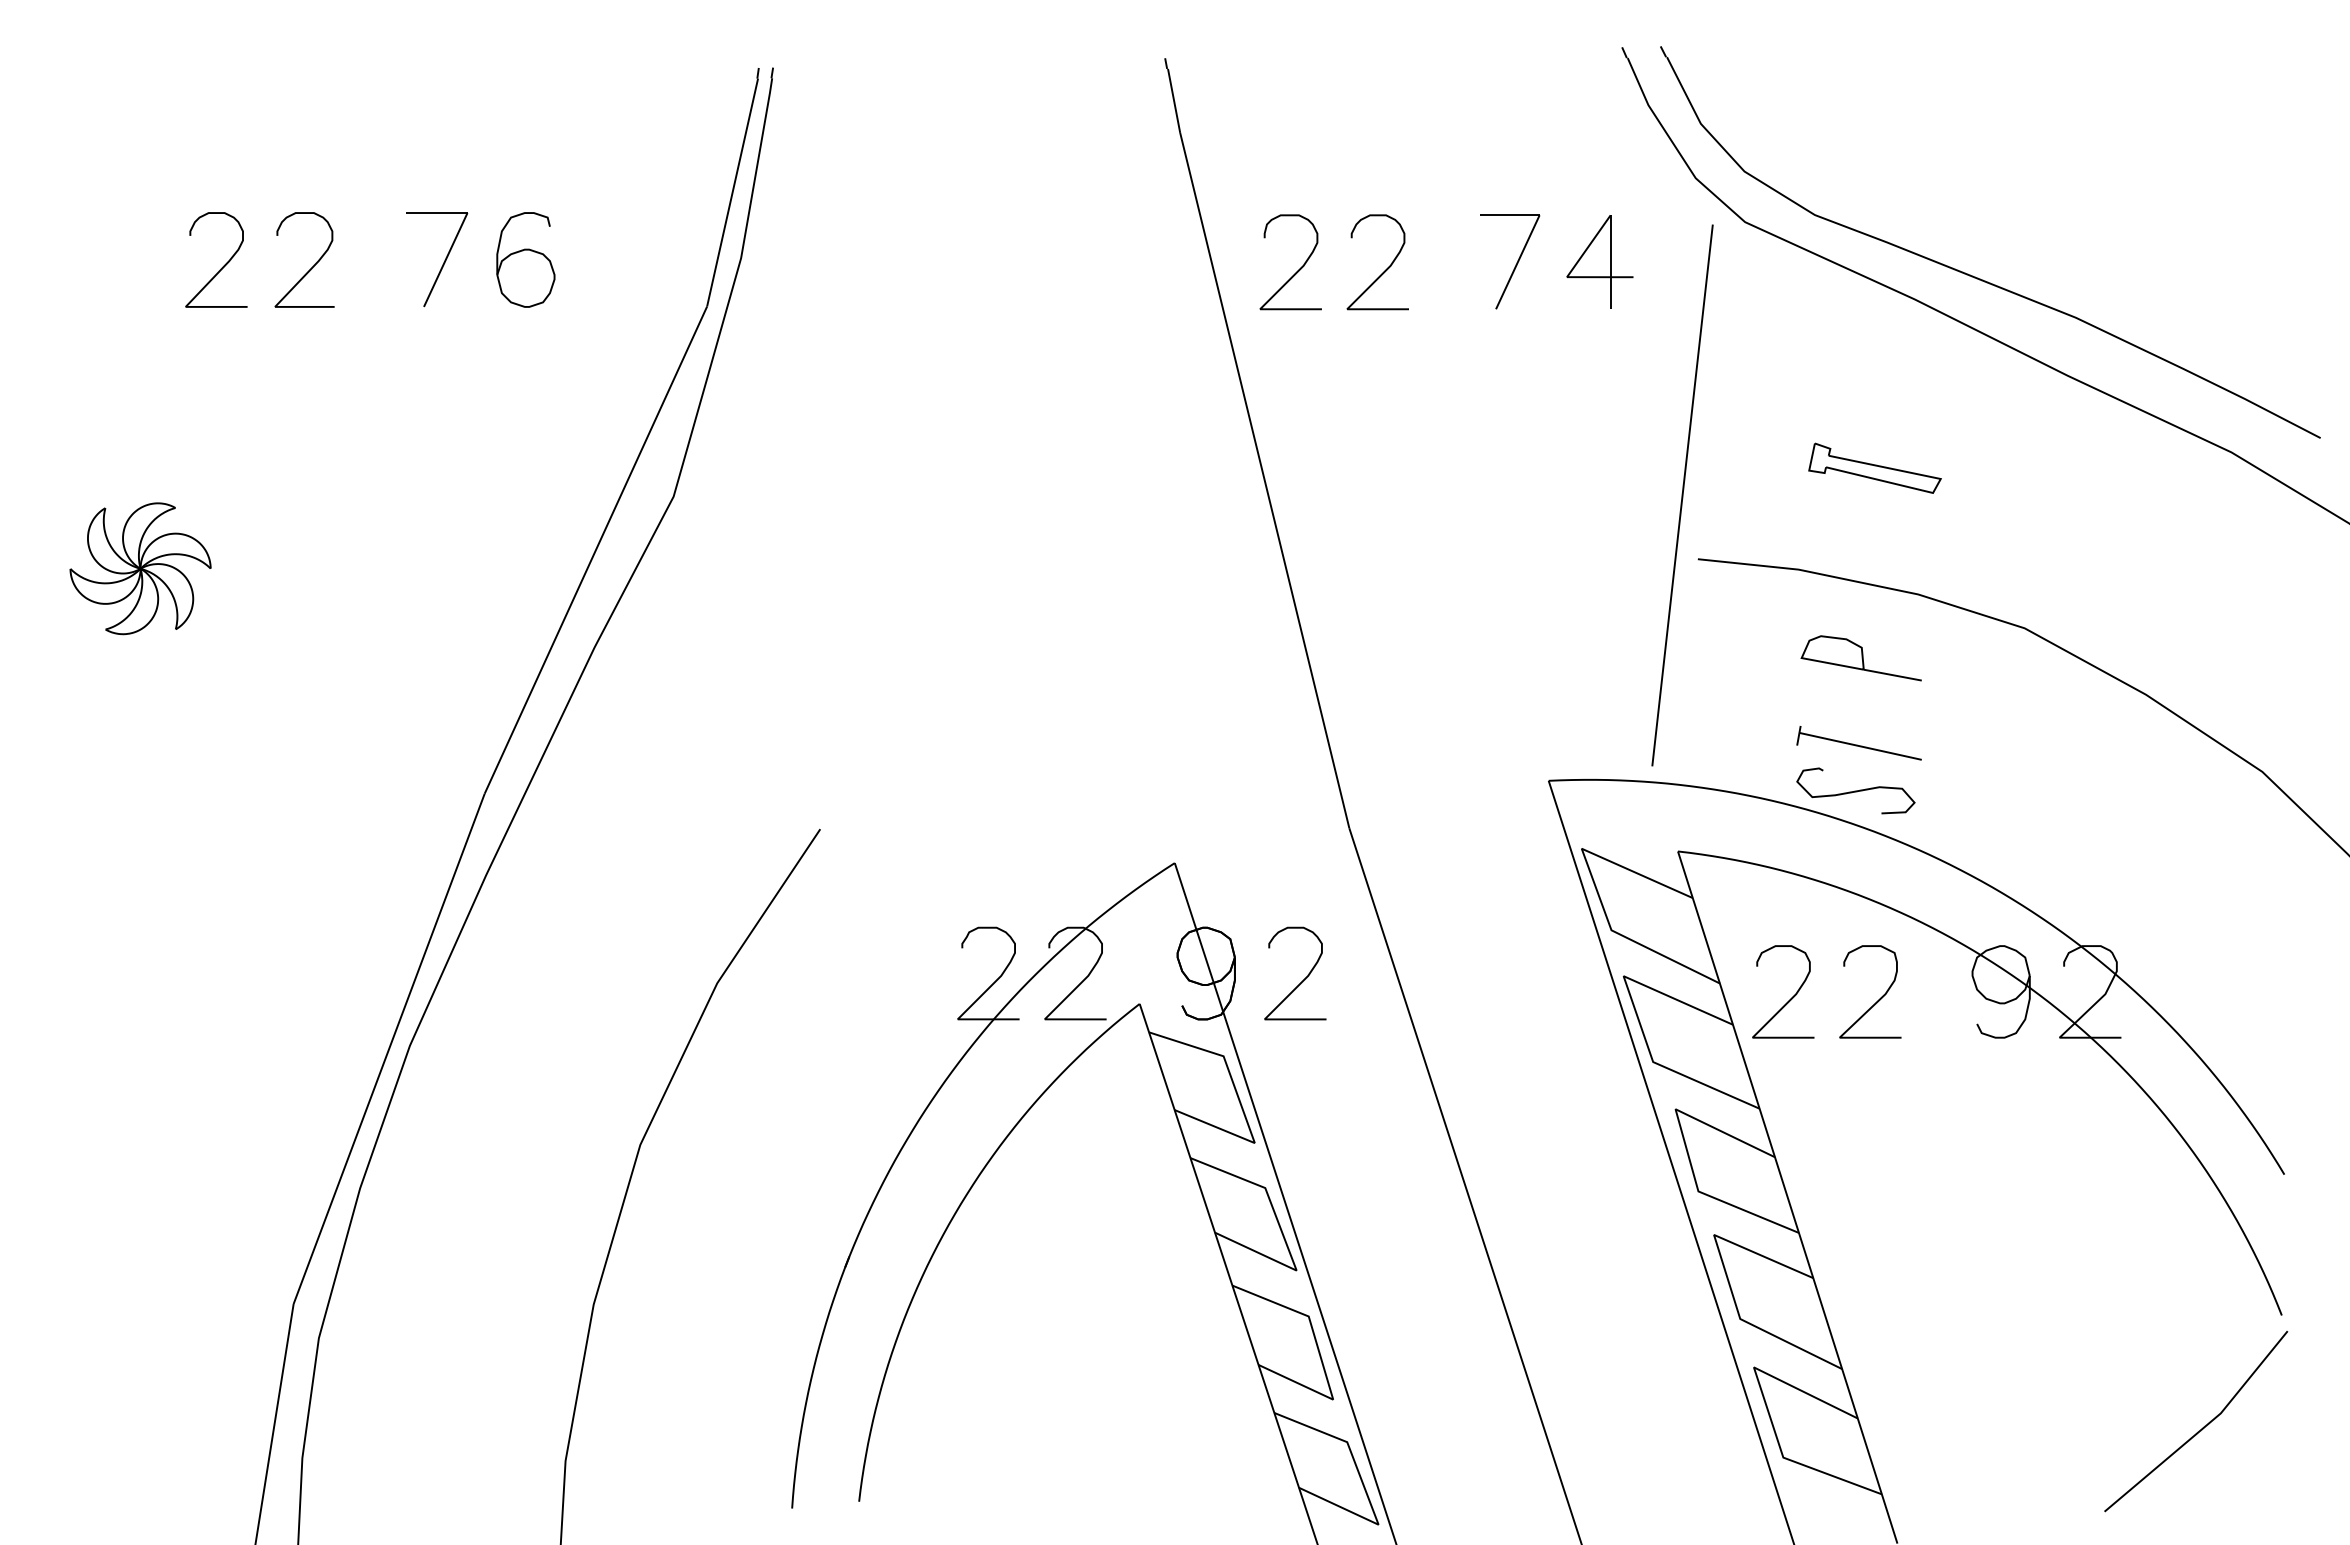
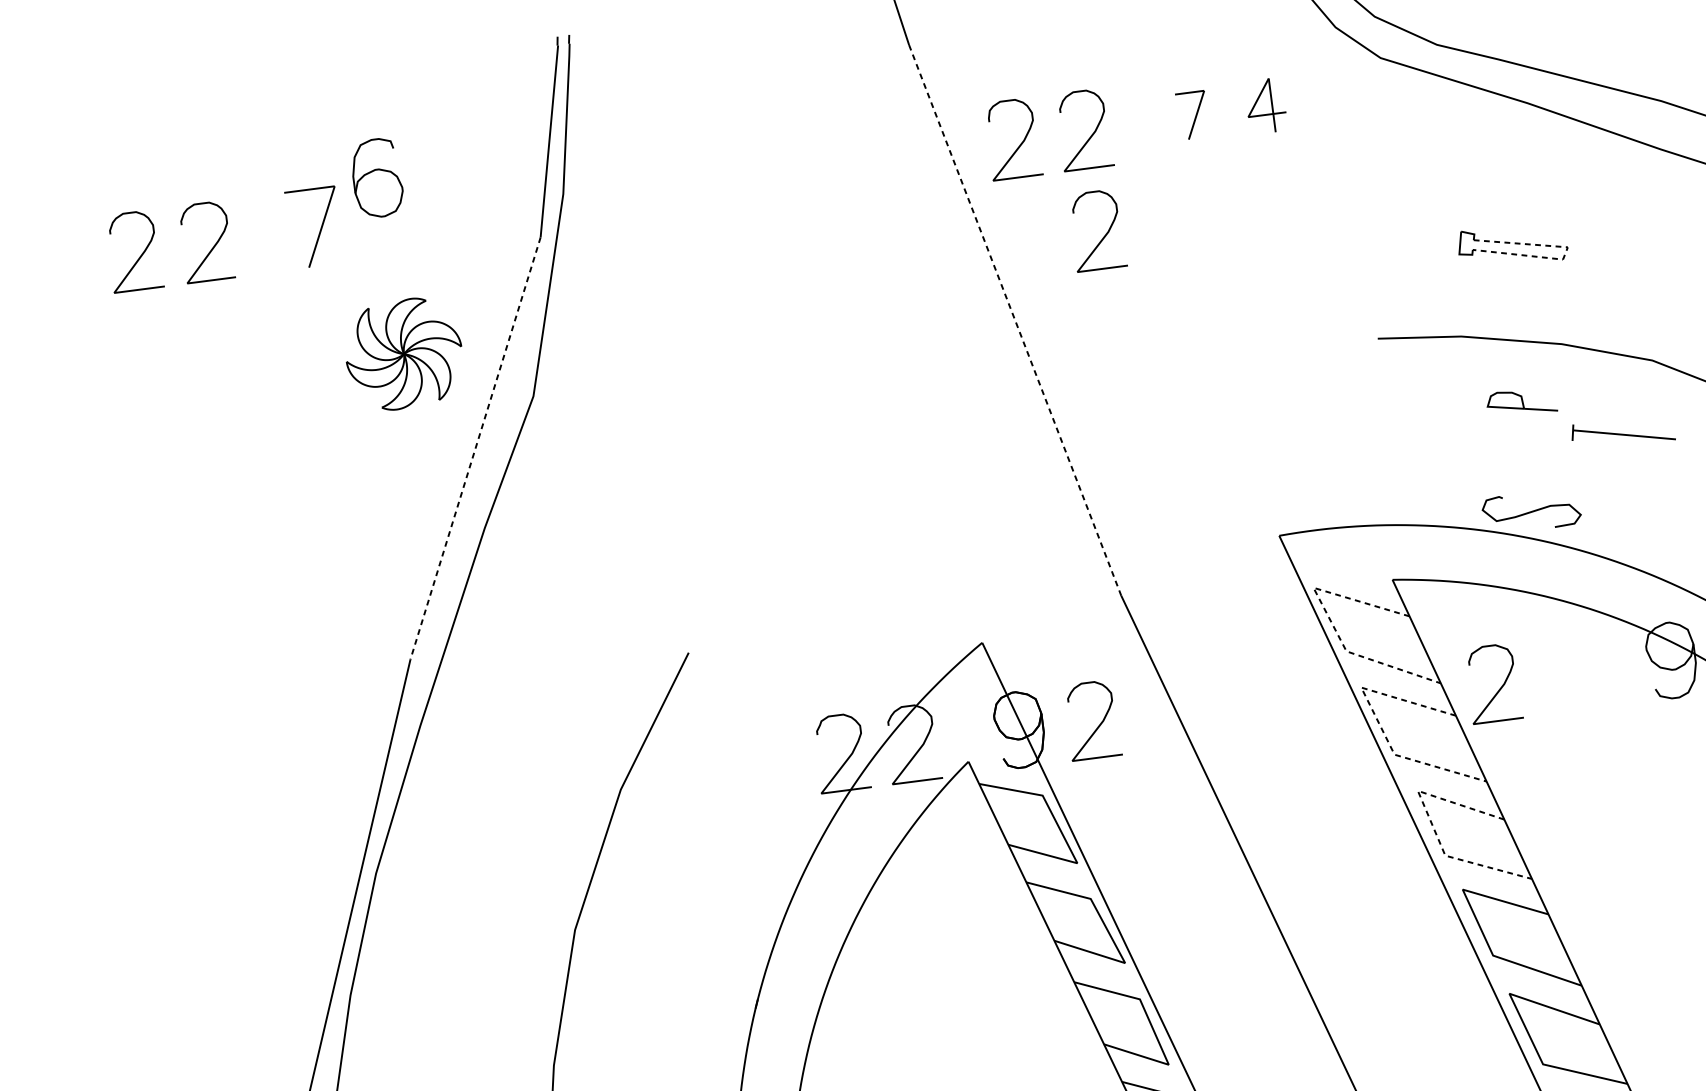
part: (525, 259) -> (376, 177), moved
part: (1510, 261) -> (1192, 115), size x0.6
part: (1599, 261) -> (1265, 105), size x0.7
curve: (1385, 392) -> (1104, 235), added
line: (1264, 480) -> (1014, 320), solid -> dashed
line: (1937, 484) -> (1565, 252), solid -> dashed
line: (1682, 495) -> (1358, 288), removed
line: (595, 550) -> (475, 448), solid -> dashed
part: (140, 568) -> (403, 353), moved
part: (1860, 658) -> (1521, 402), size x0.7
part: (1858, 743) -> (1622, 432), moved
line: (1596, 889) -> (1329, 619), solid -> dashed
curve: (1878, 999) -> (1572, 679), removed
line: (1637, 1017) -> (1377, 719), solid -> dashed
line: (1686, 1149) -> (1431, 822), solid -> dashed

